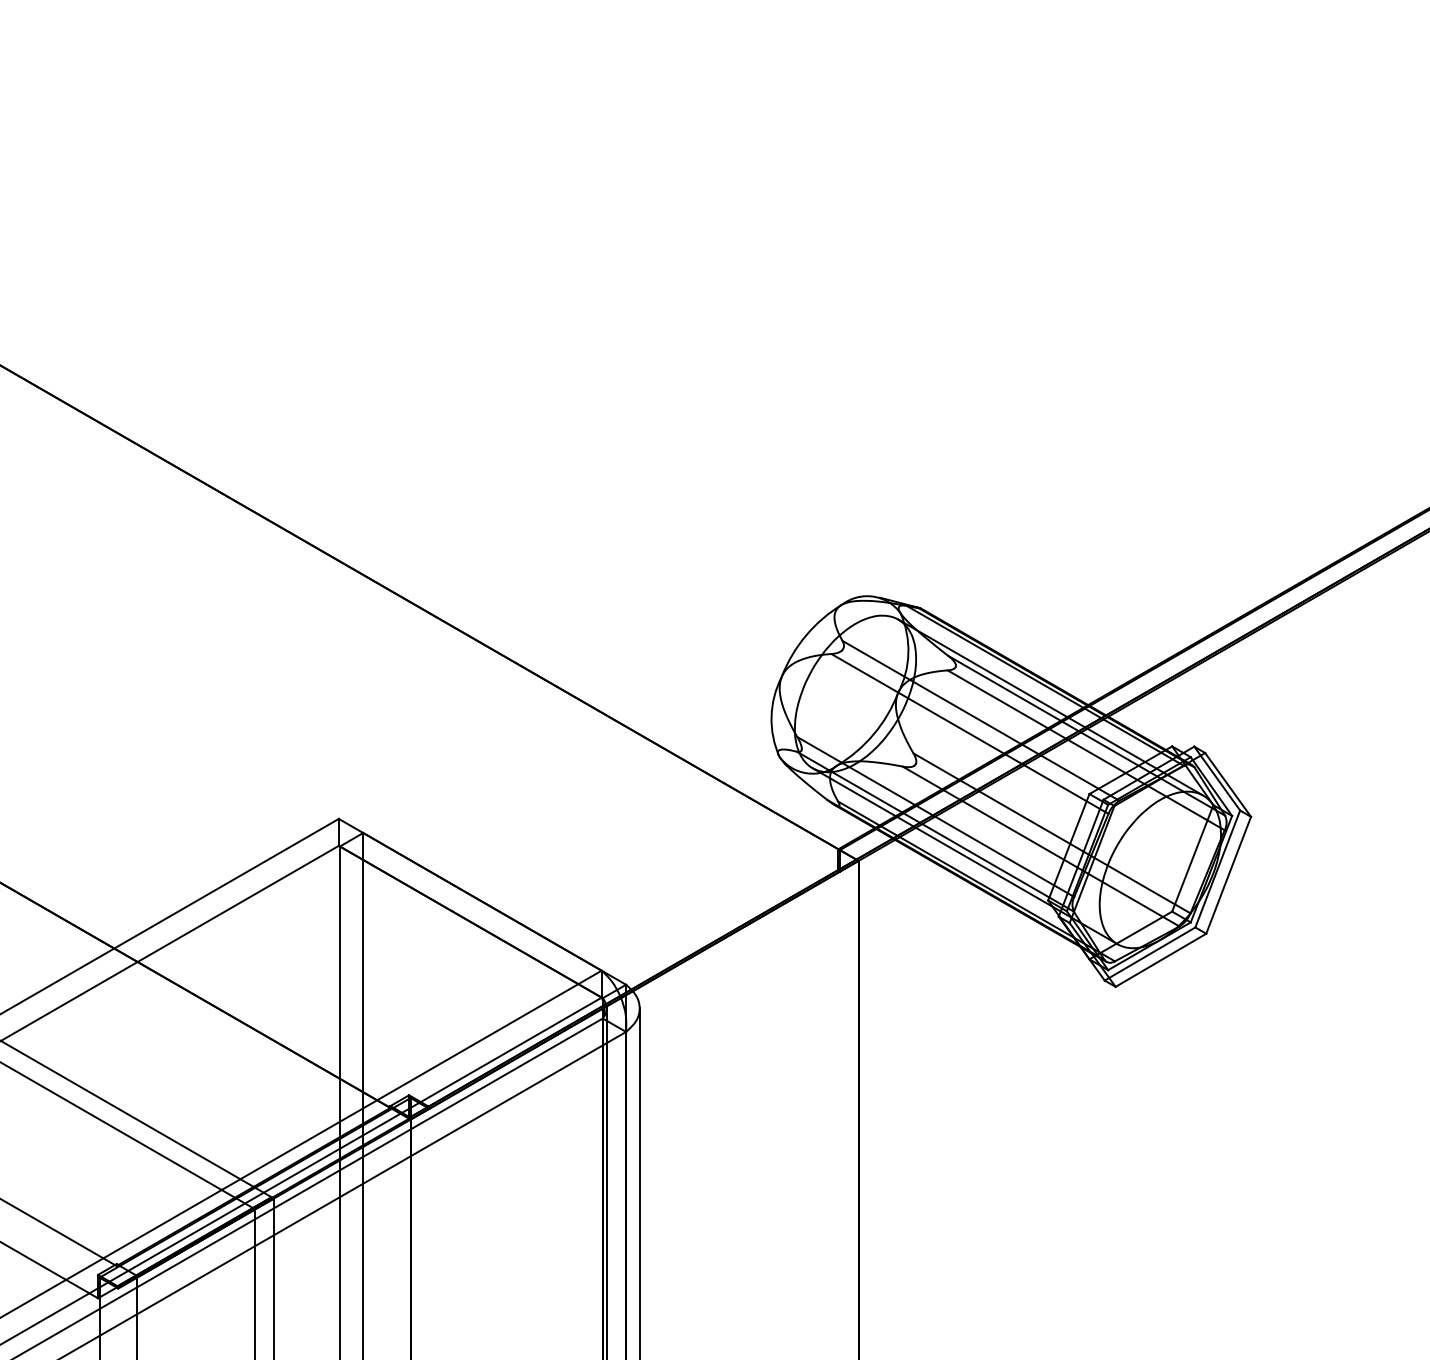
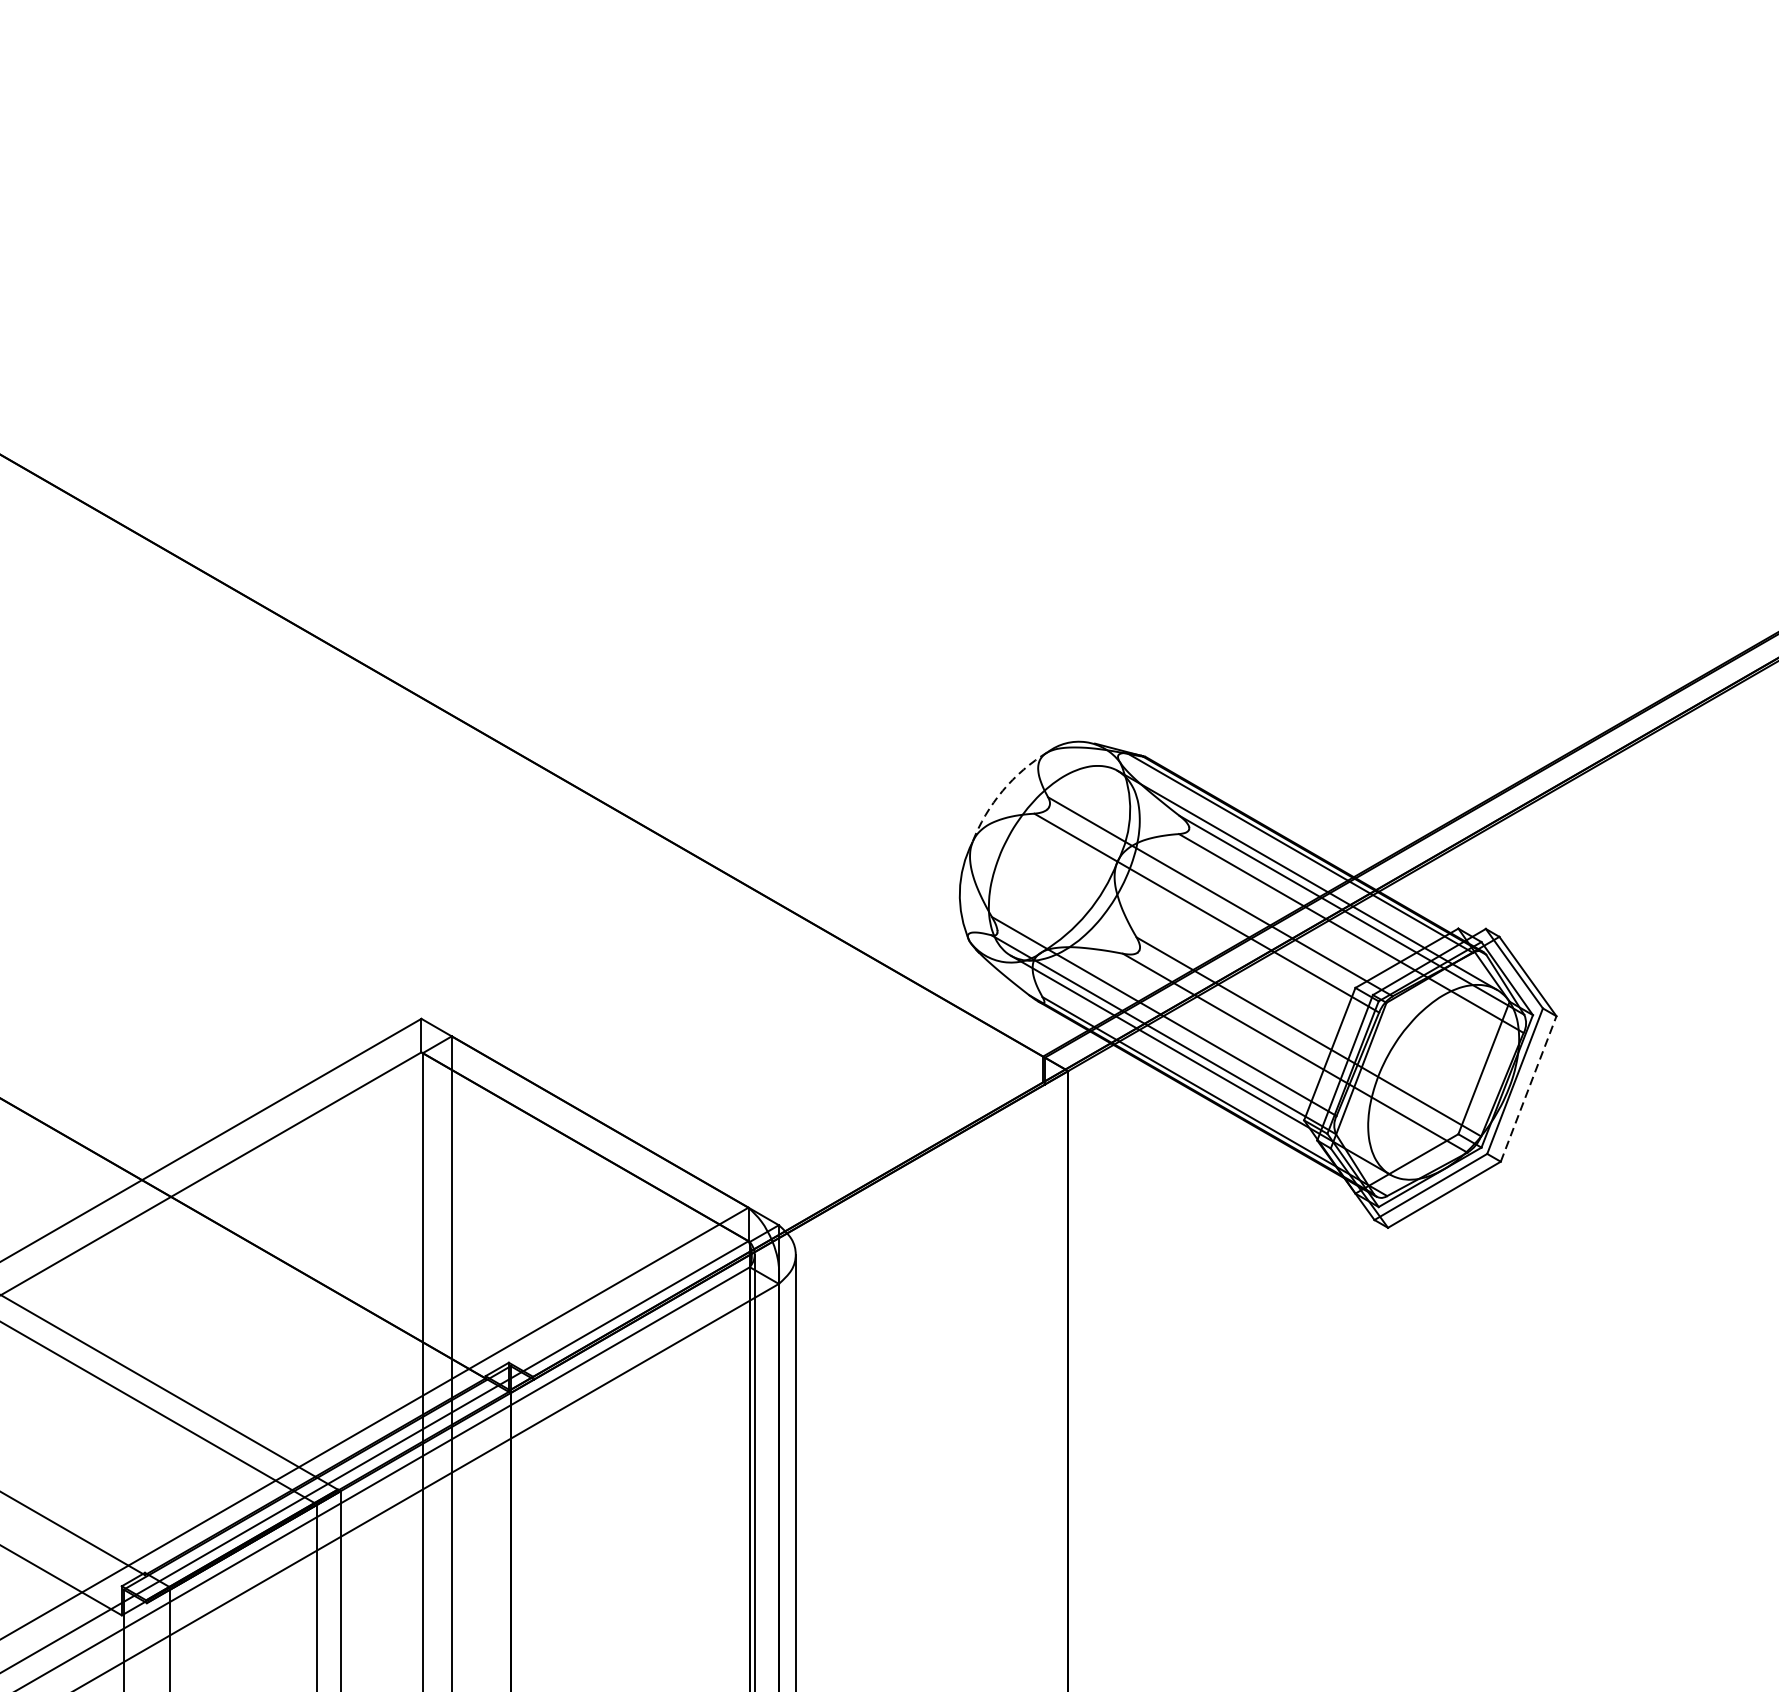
arc: (806, 635) -> (1003, 790), solid -> dashed
line: (1228, 875) -> (1528, 1089), solid -> dashed

